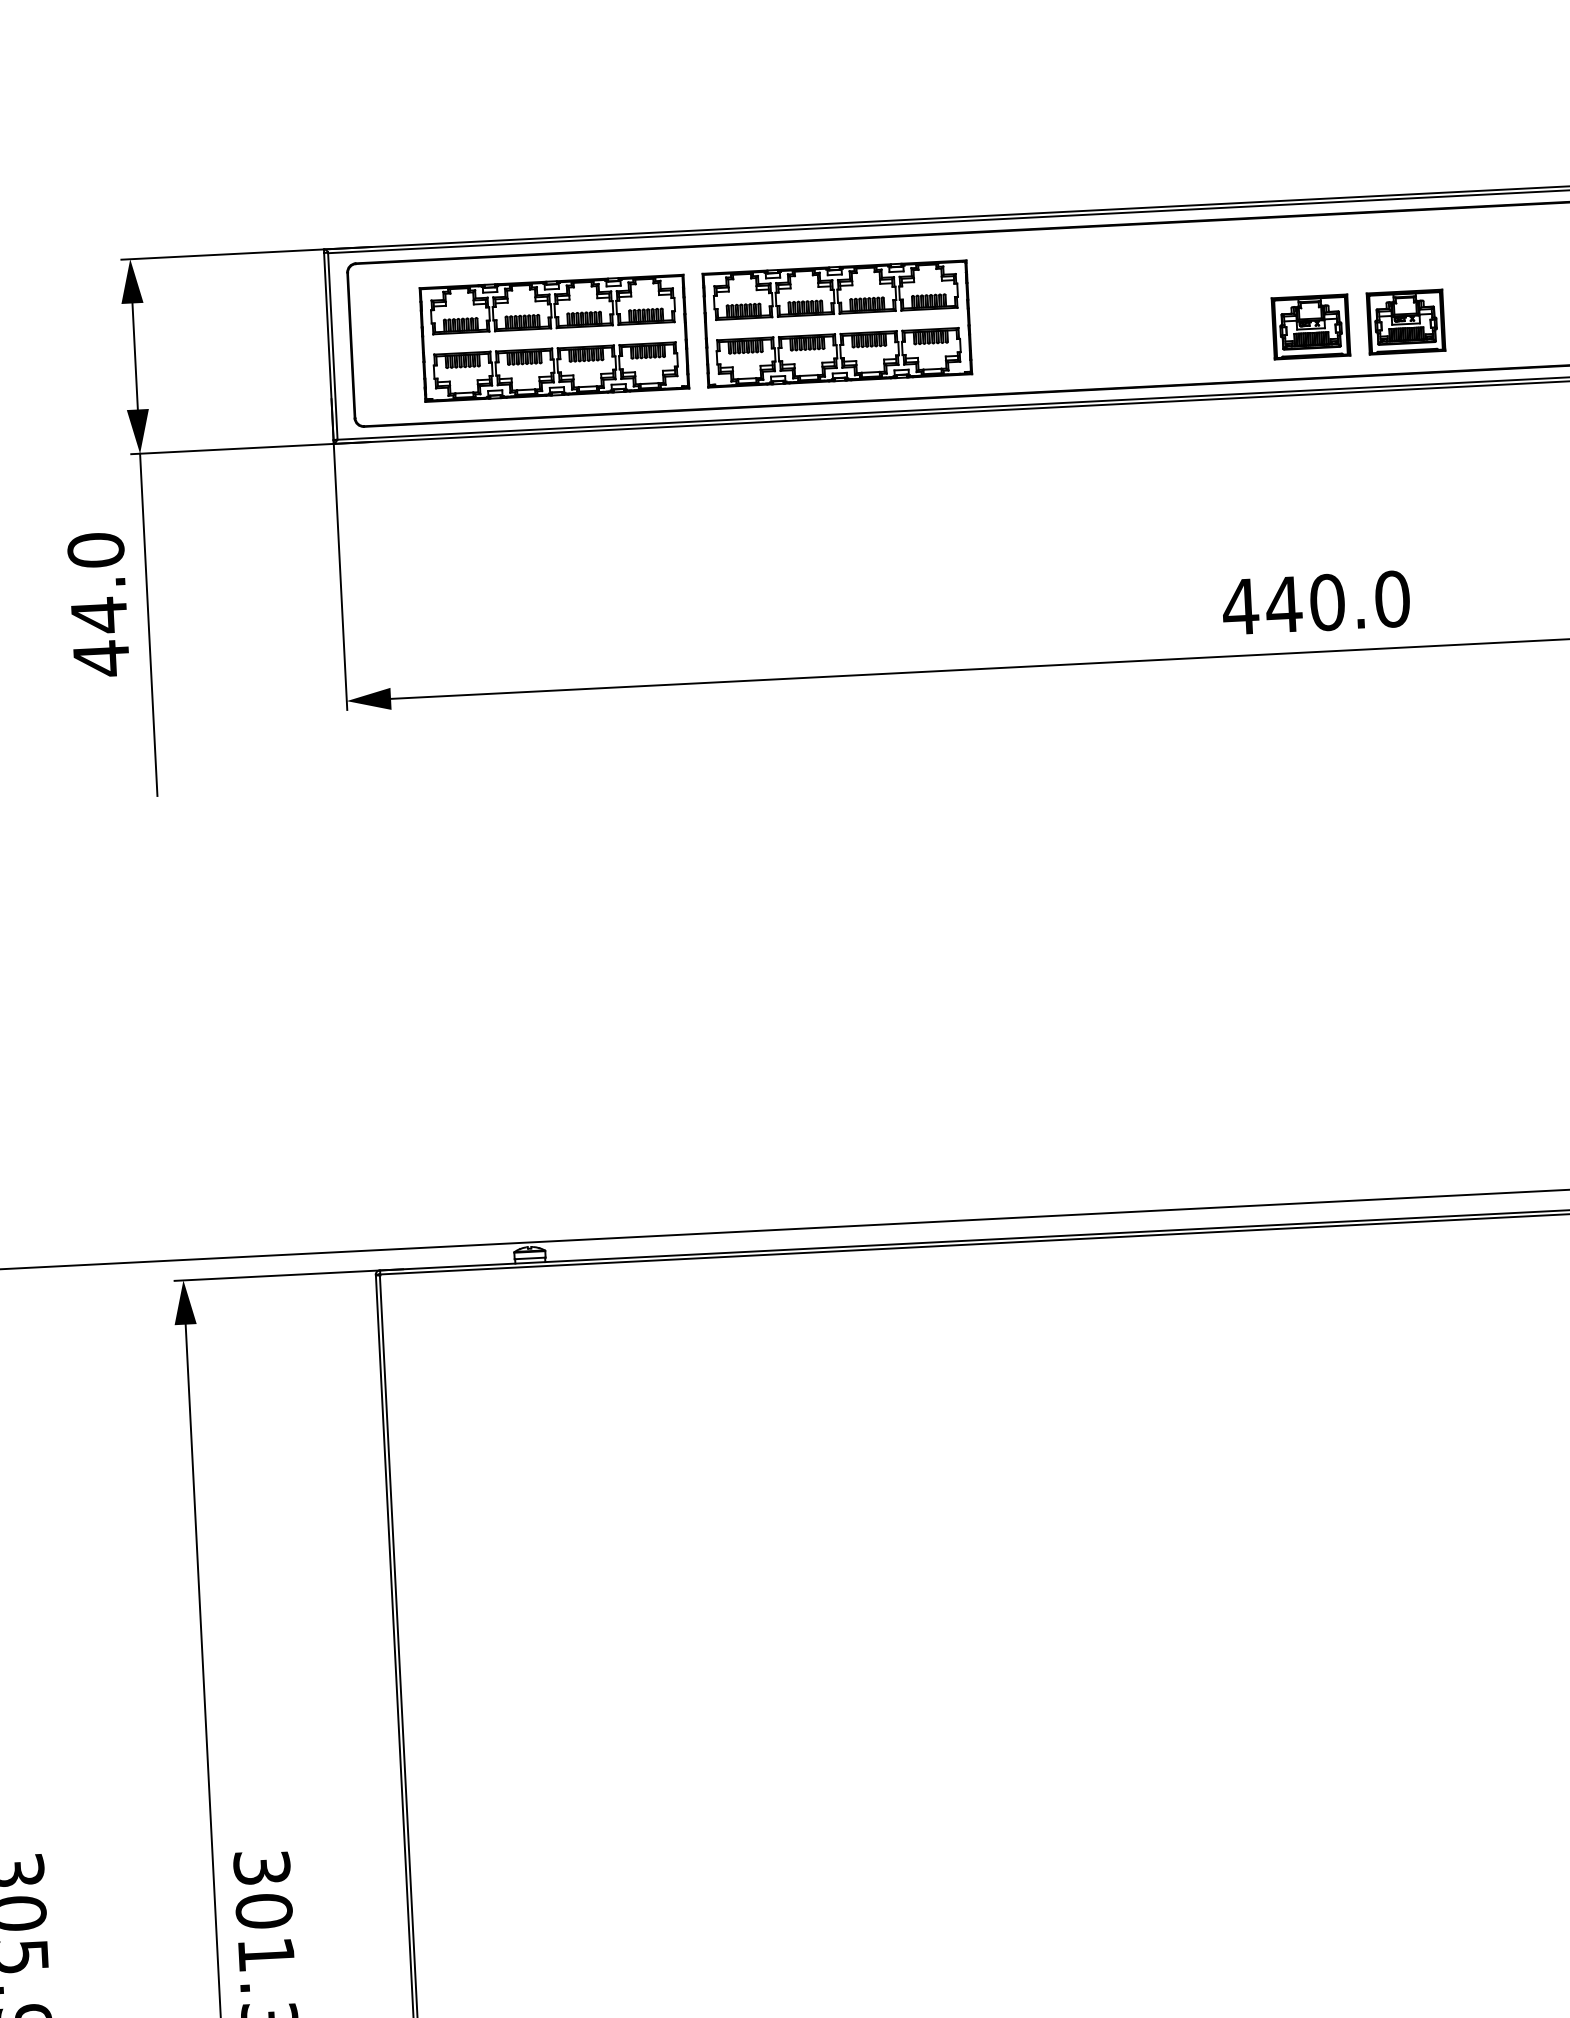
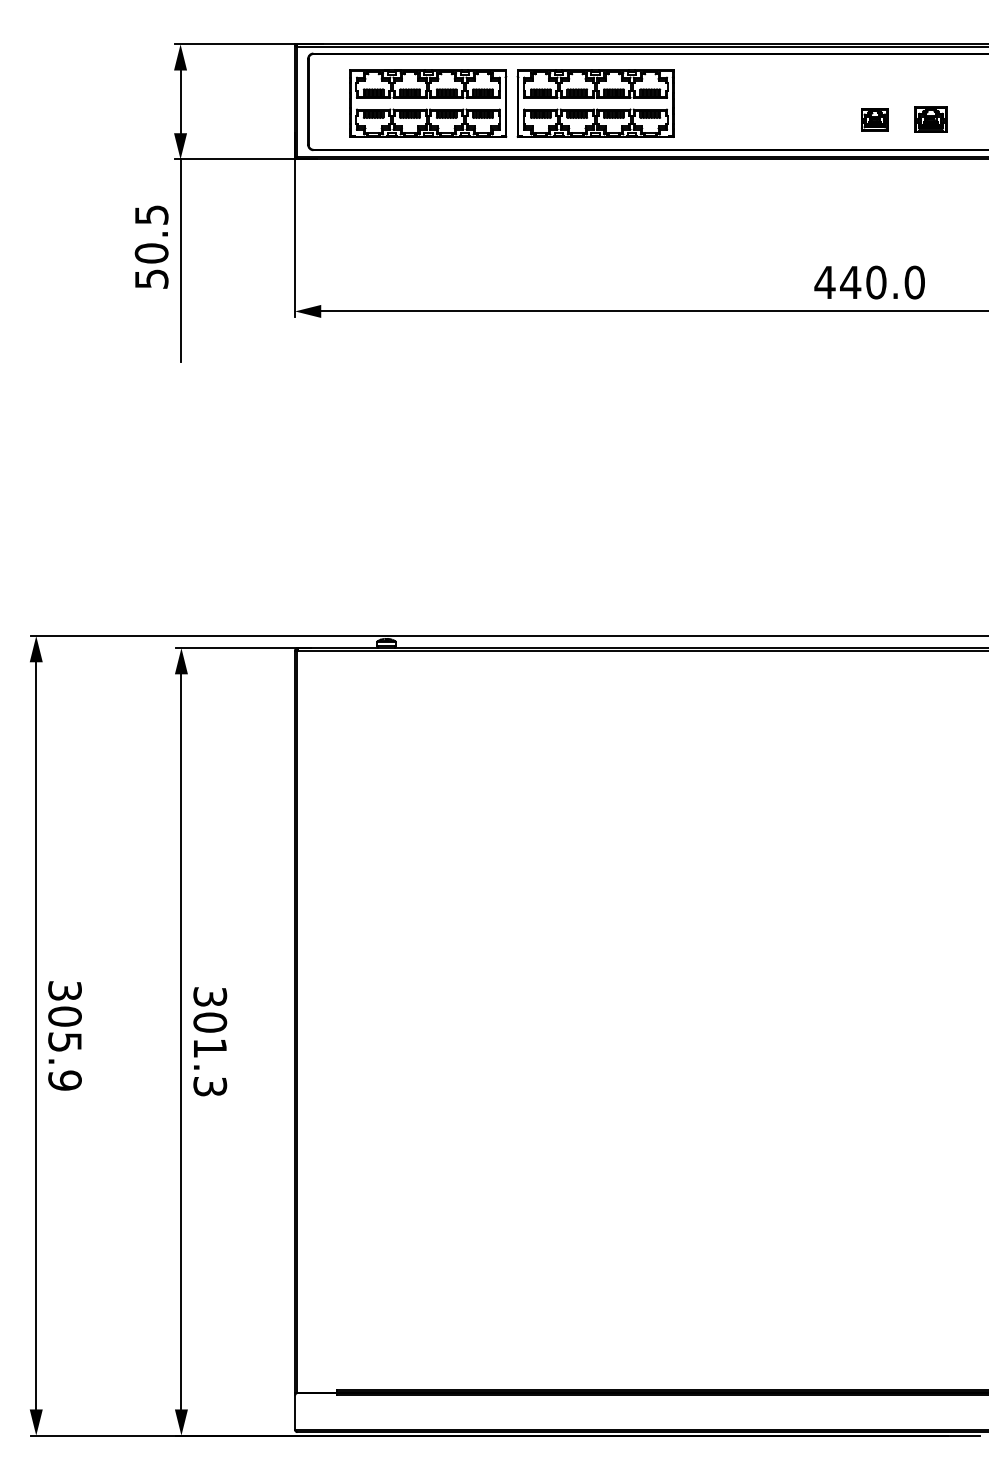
part: (1405, 322) -> (930, 119), size x0.7
part: (1310, 326) -> (874, 119), size x0.6
text: (98, 603) -> (151, 246), 44.0 -> 50.5

